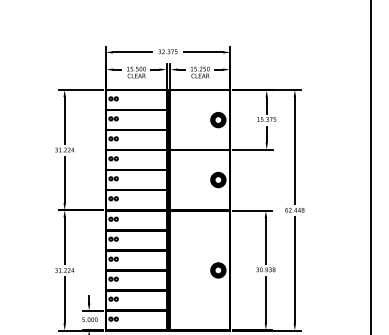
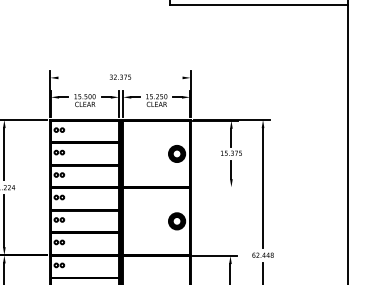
line: (132, 52) -> (80, 78), removed
line: (203, 52) -> (160, 78), removed
line: (252, 149) -> (215, 187), removed

